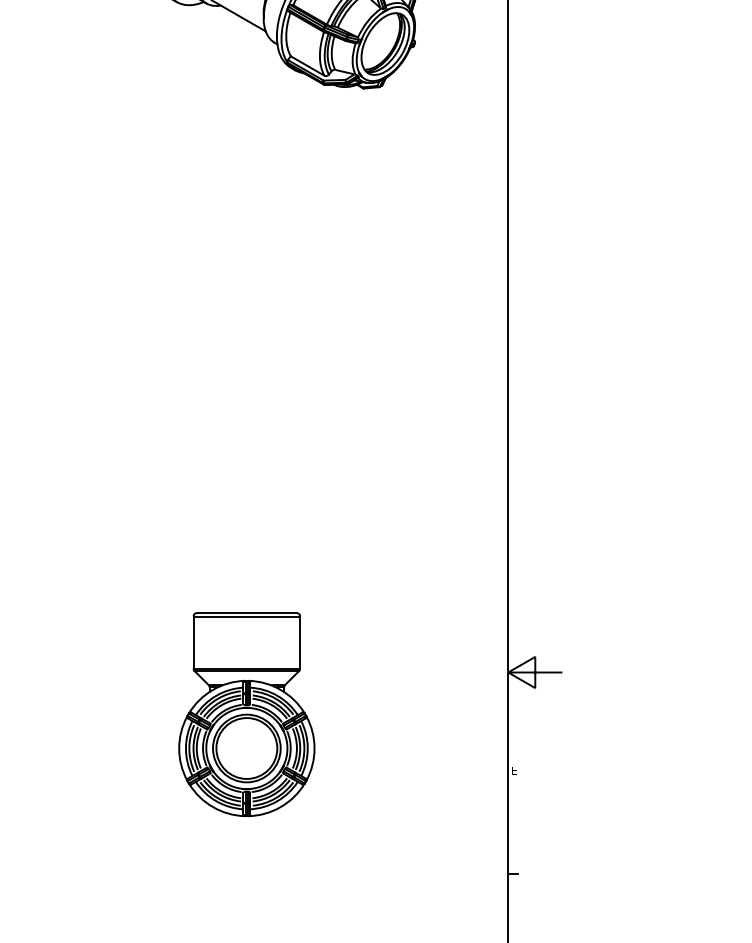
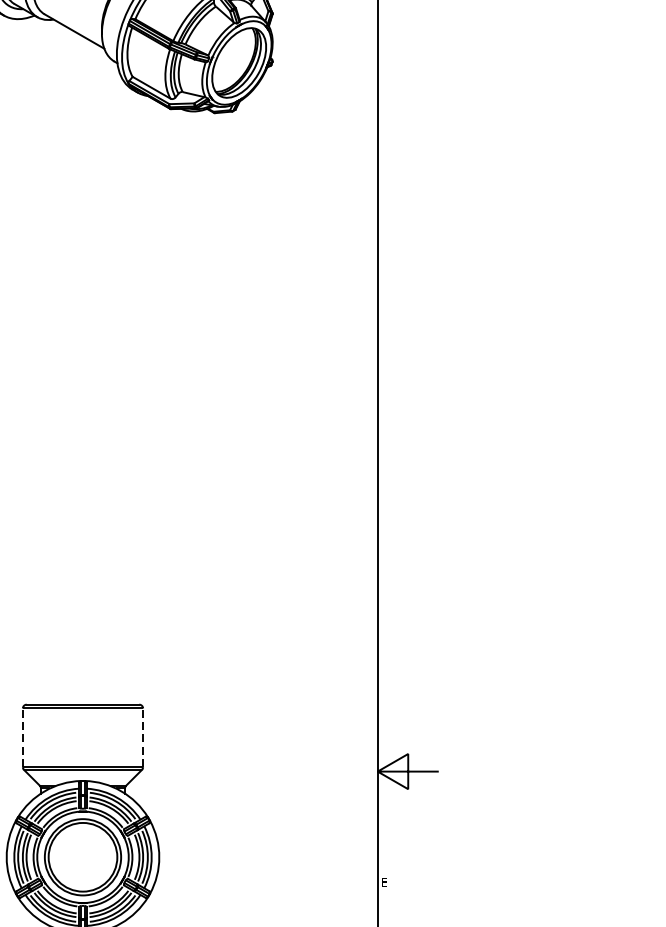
line: (193, 642) -> (22, 737), solid -> dashed
line: (300, 642) -> (143, 737), solid -> dashed

